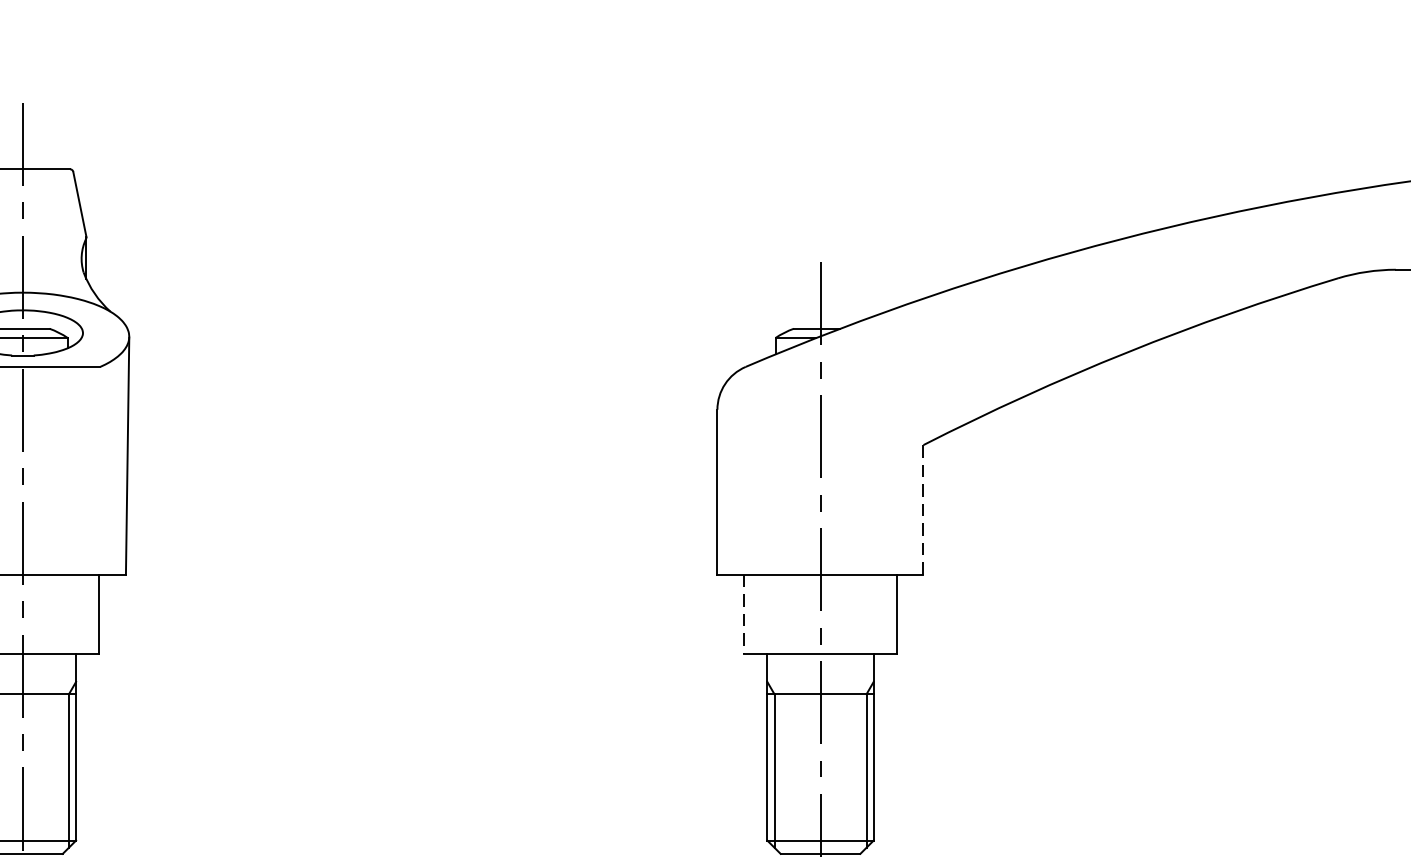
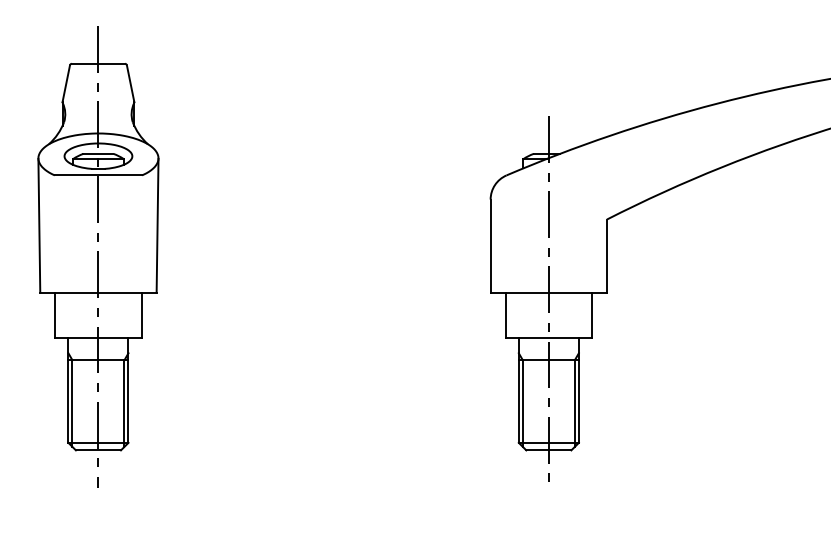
line: (922, 510) -> (606, 256), dashed -> solid
line: (743, 615) -> (505, 315), dashed -> solid

